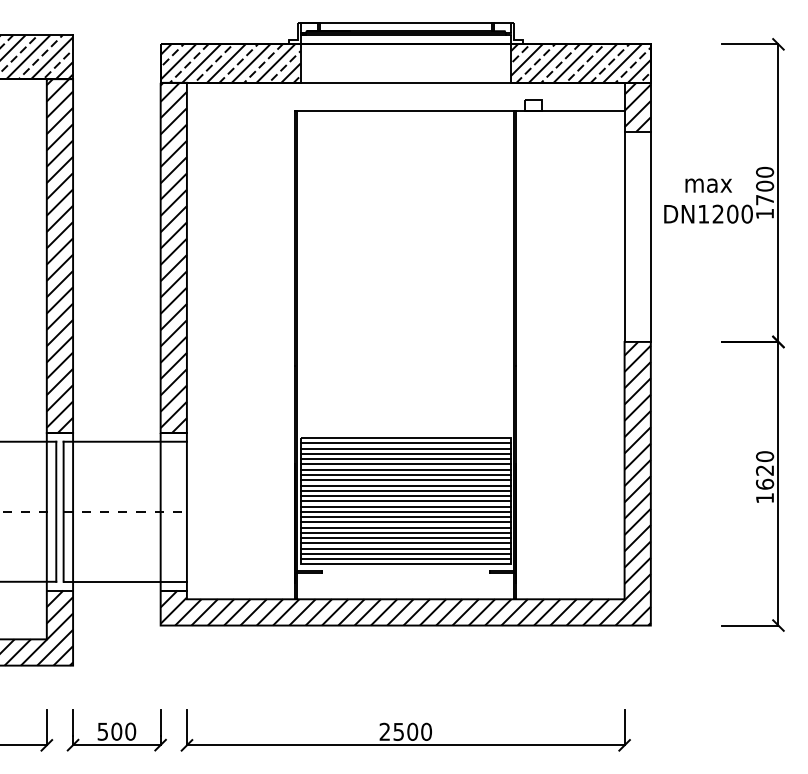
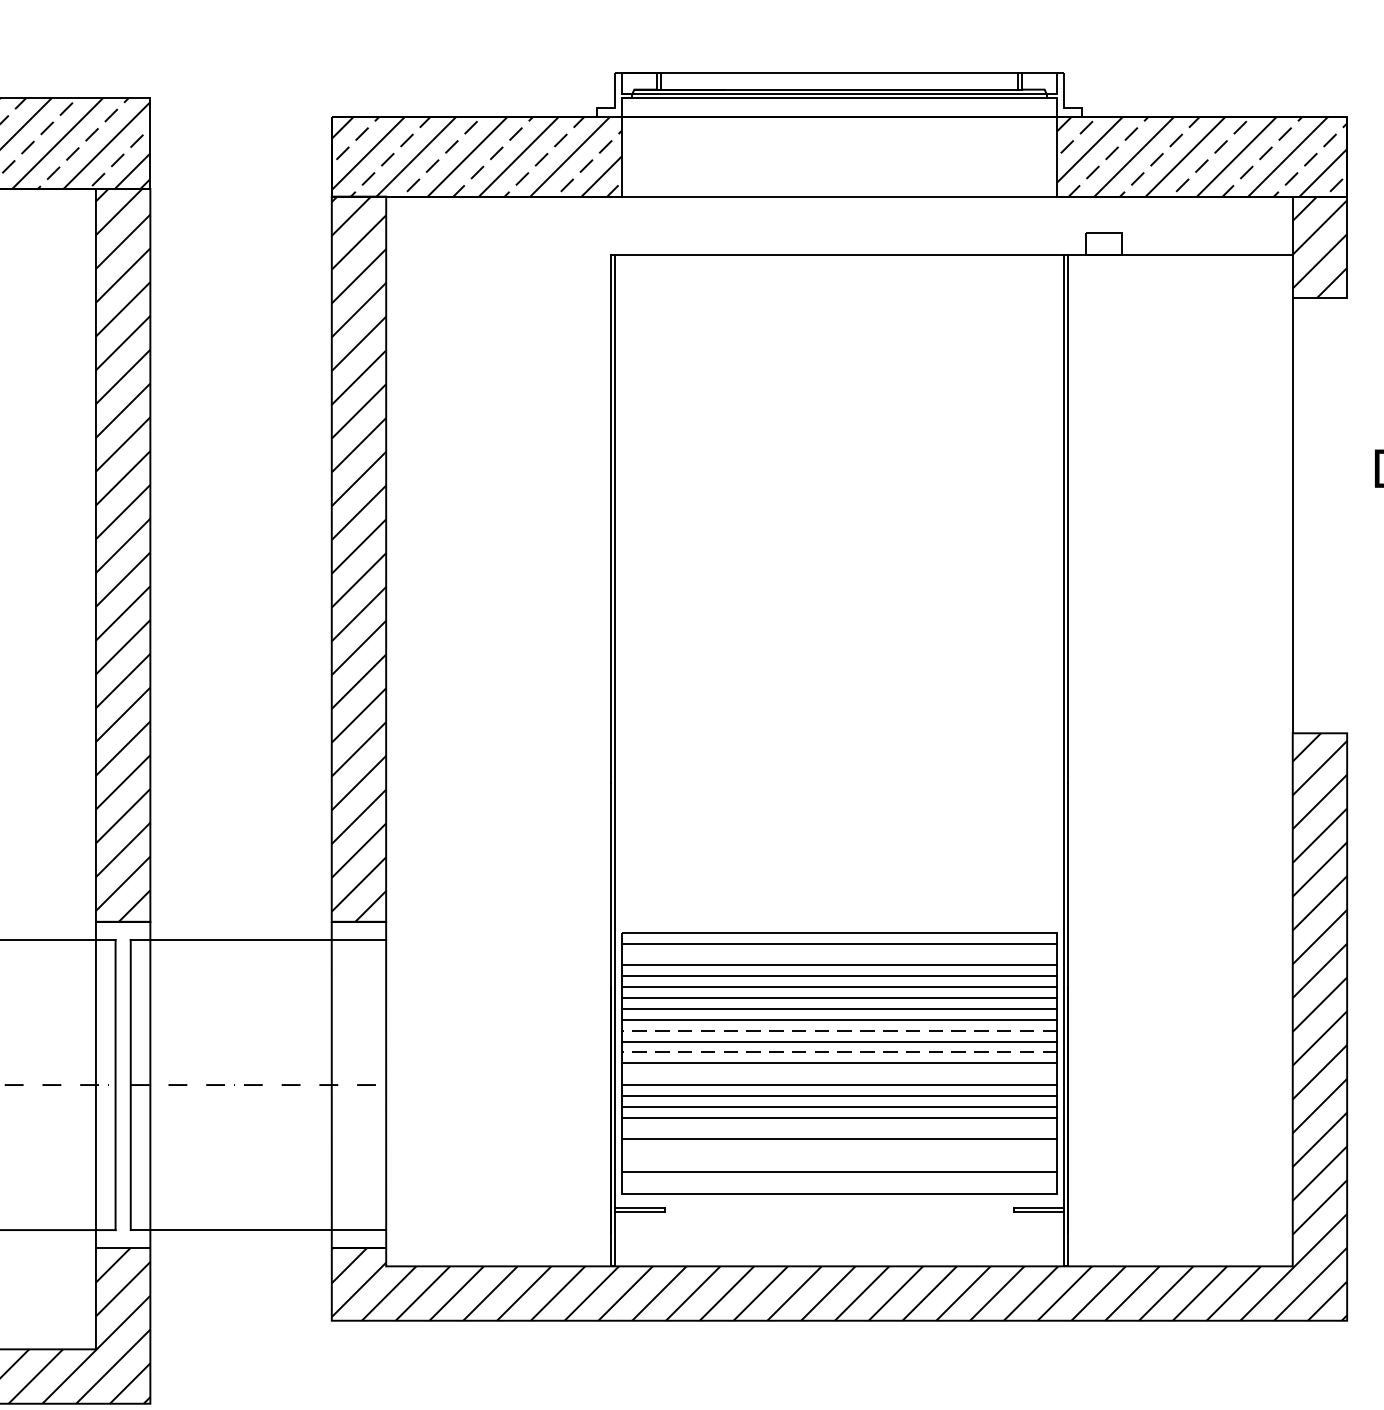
line: (650, 236) -> (1346, 514), removed
line: (405, 448) -> (838, 954), removed
line: (405, 485) -> (838, 1030), solid -> dashed
line: (405, 496) -> (838, 1053), solid -> dashed
line: (405, 506) -> (838, 1074), removed
line: (405, 532) -> (838, 1128), removed
line: (405, 543) -> (838, 1150), removed
line: (405, 548) -> (838, 1161), removed
line: (405, 559) -> (838, 1183), removed

